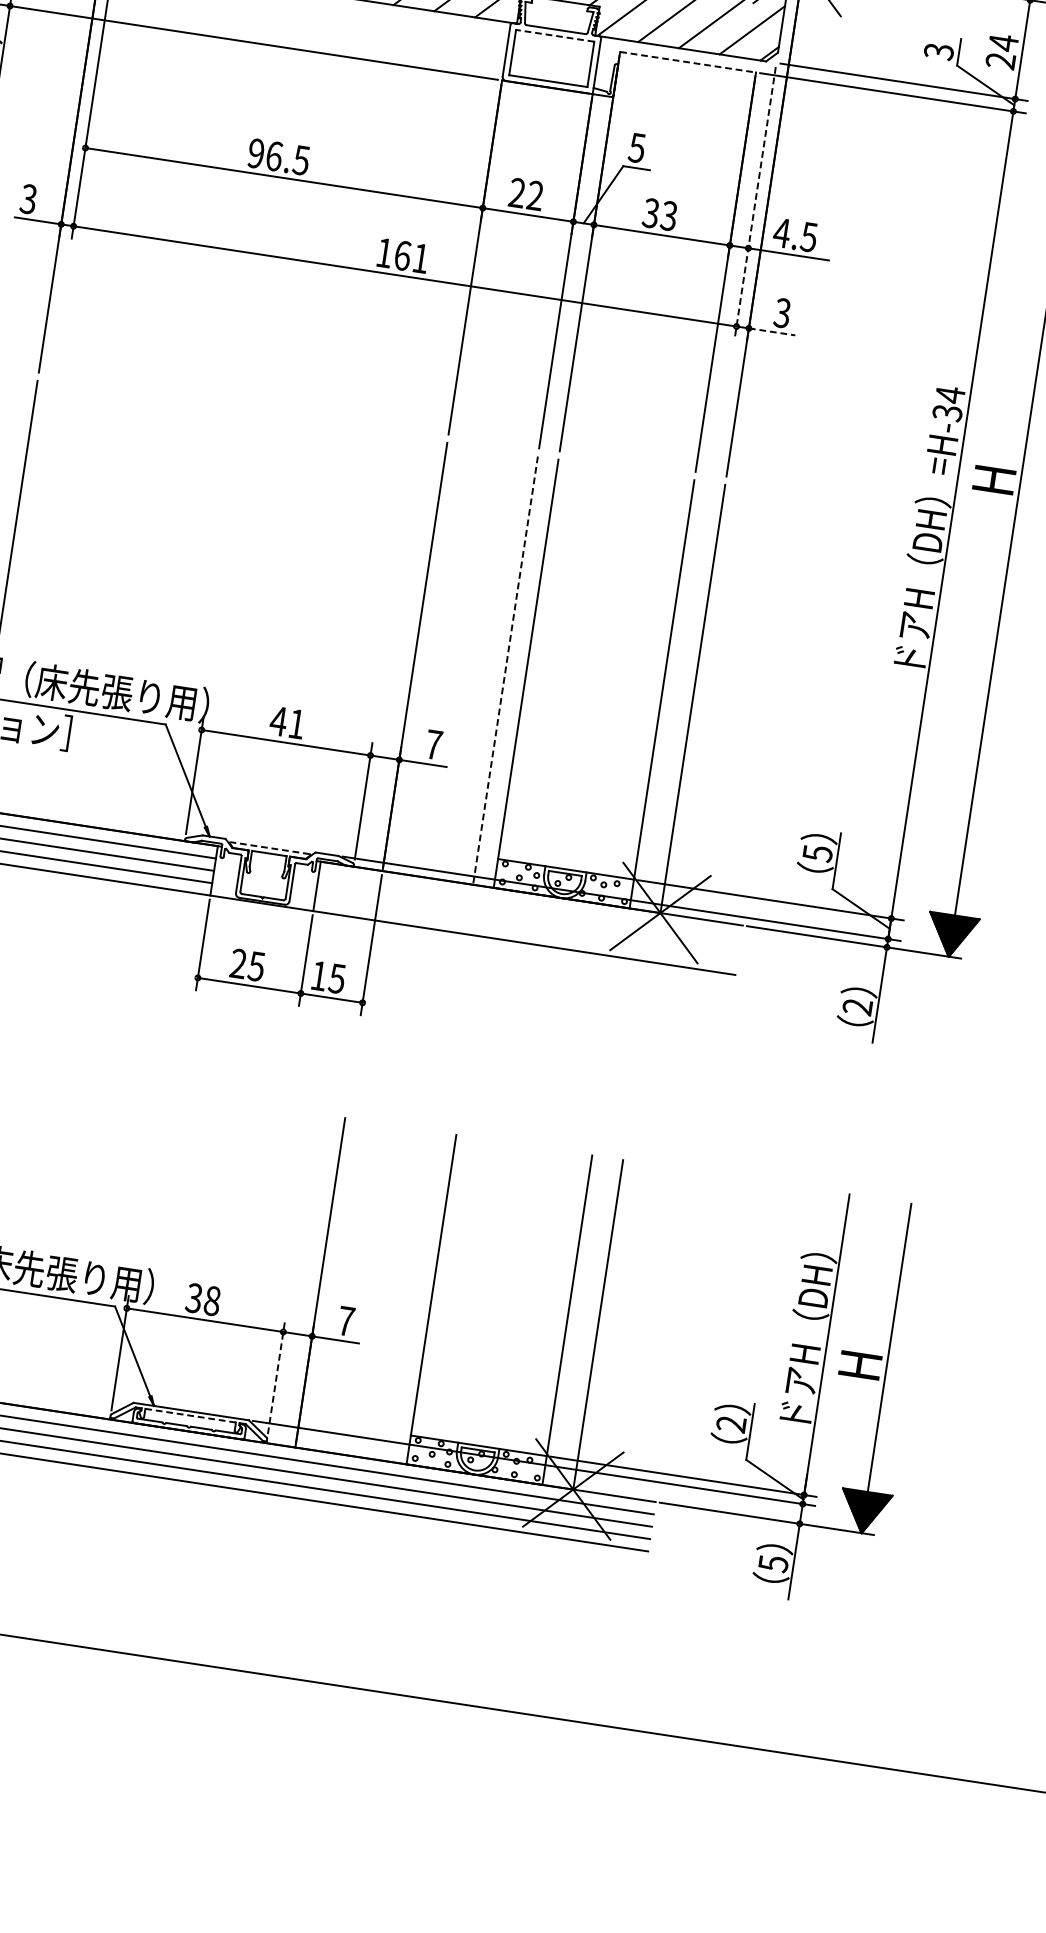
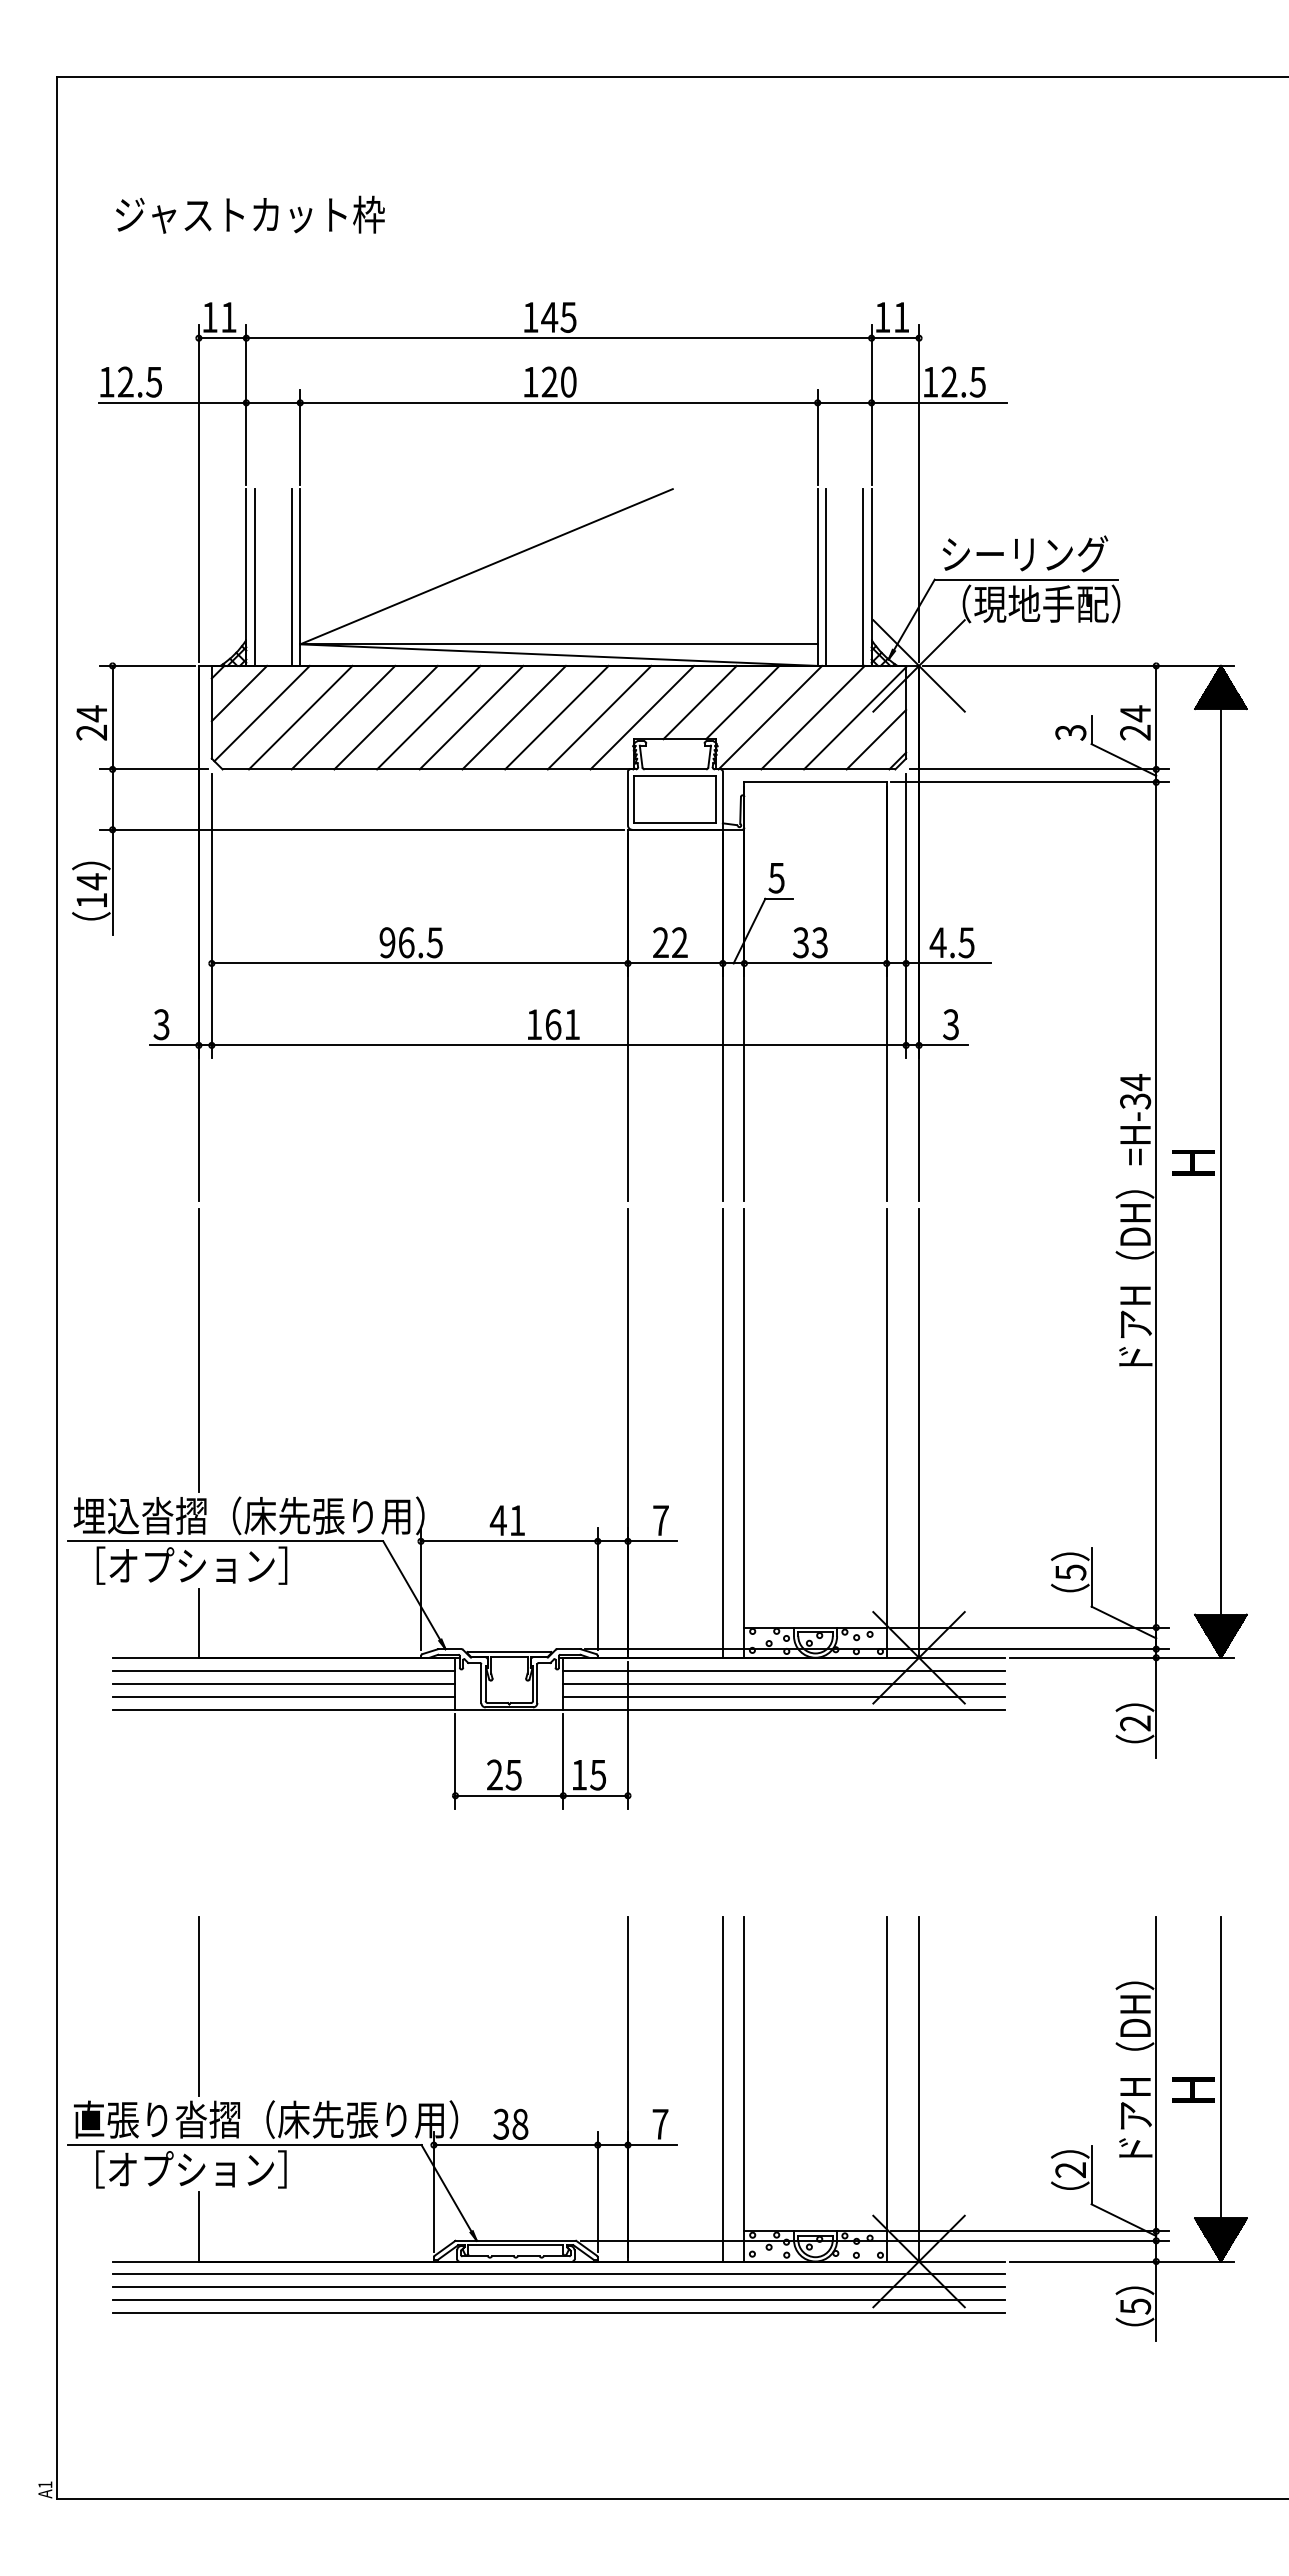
line: (555, 35) -> (675, 775), dashed -> solid
line: (688, 62) -> (816, 782), dashed -> solid
line: (755, 203) -> (906, 916), dashed -> solid
line: (772, 331) -> (943, 1045), dashed -> solid
line: (505, 671) -> (722, 1434), dashed -> solid
line: (269, 847) -> (508, 1651), dashed -> solid
line: (530, 905) -> (784, 1670), added
line: (528, 918) -> (784, 1683), added
line: (526, 930) -> (784, 1696), added
line: (410, 1295) -> (722, 2088), added
line: (276, 1377) -> (597, 2192), dashed -> solid
line: (190, 1415) -> (515, 2245), dashed -> solid

